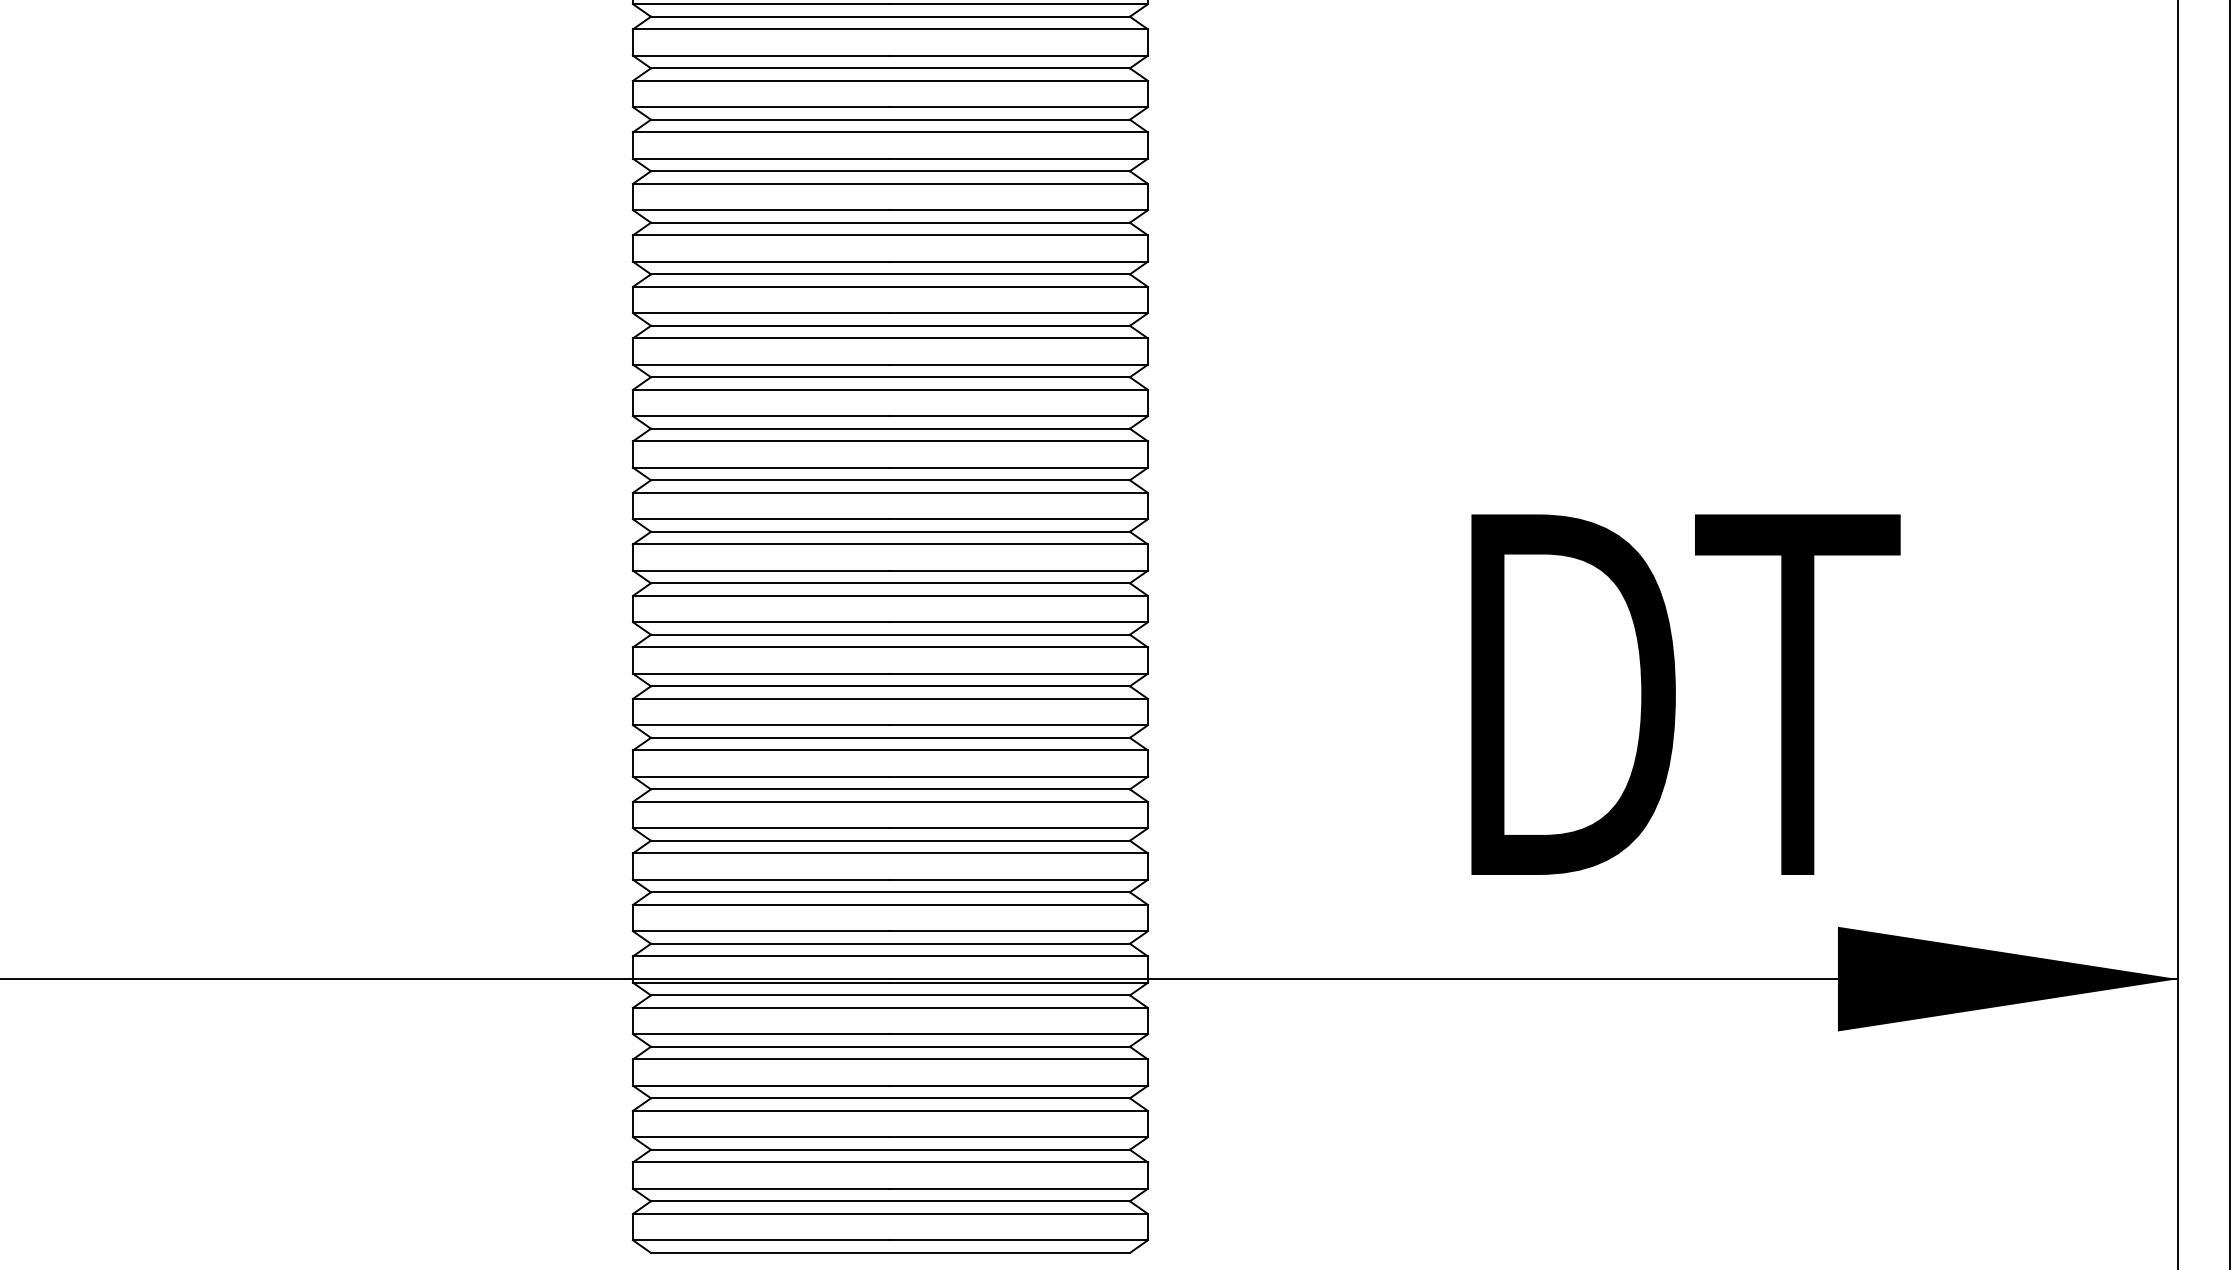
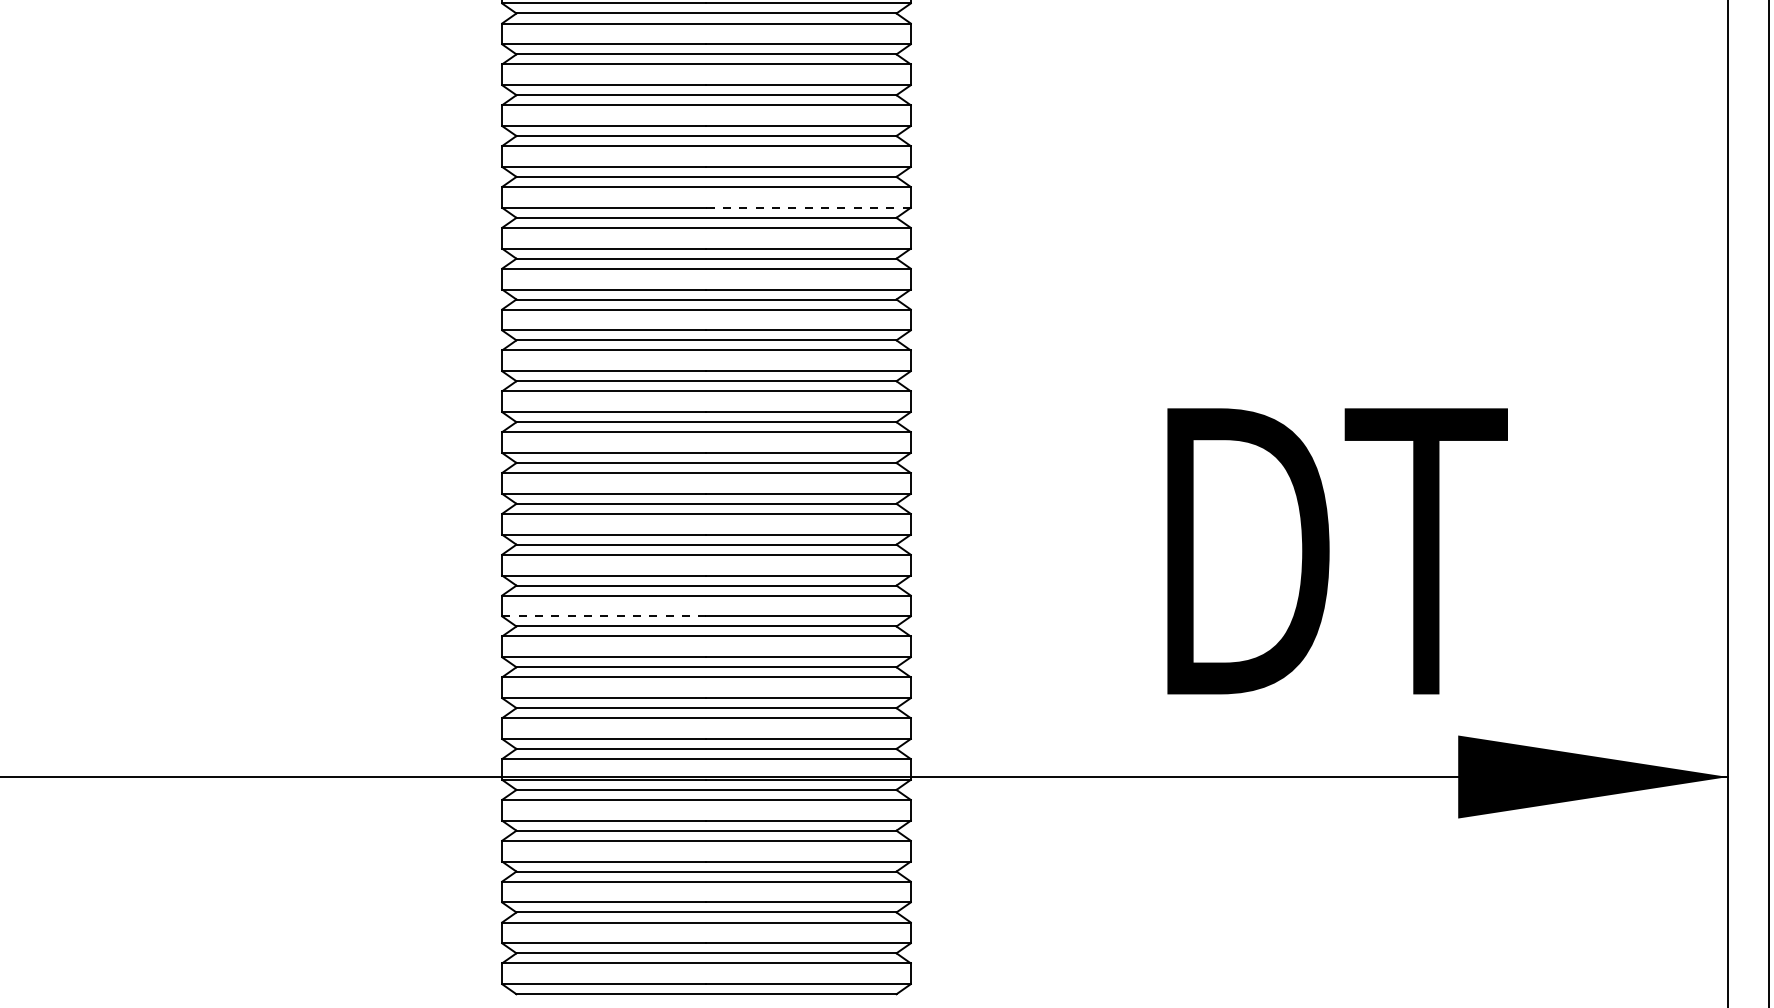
line: (1020, 261) -> (809, 207), solid -> dashed
line: (761, 776) -> (604, 616), solid -> dashed

